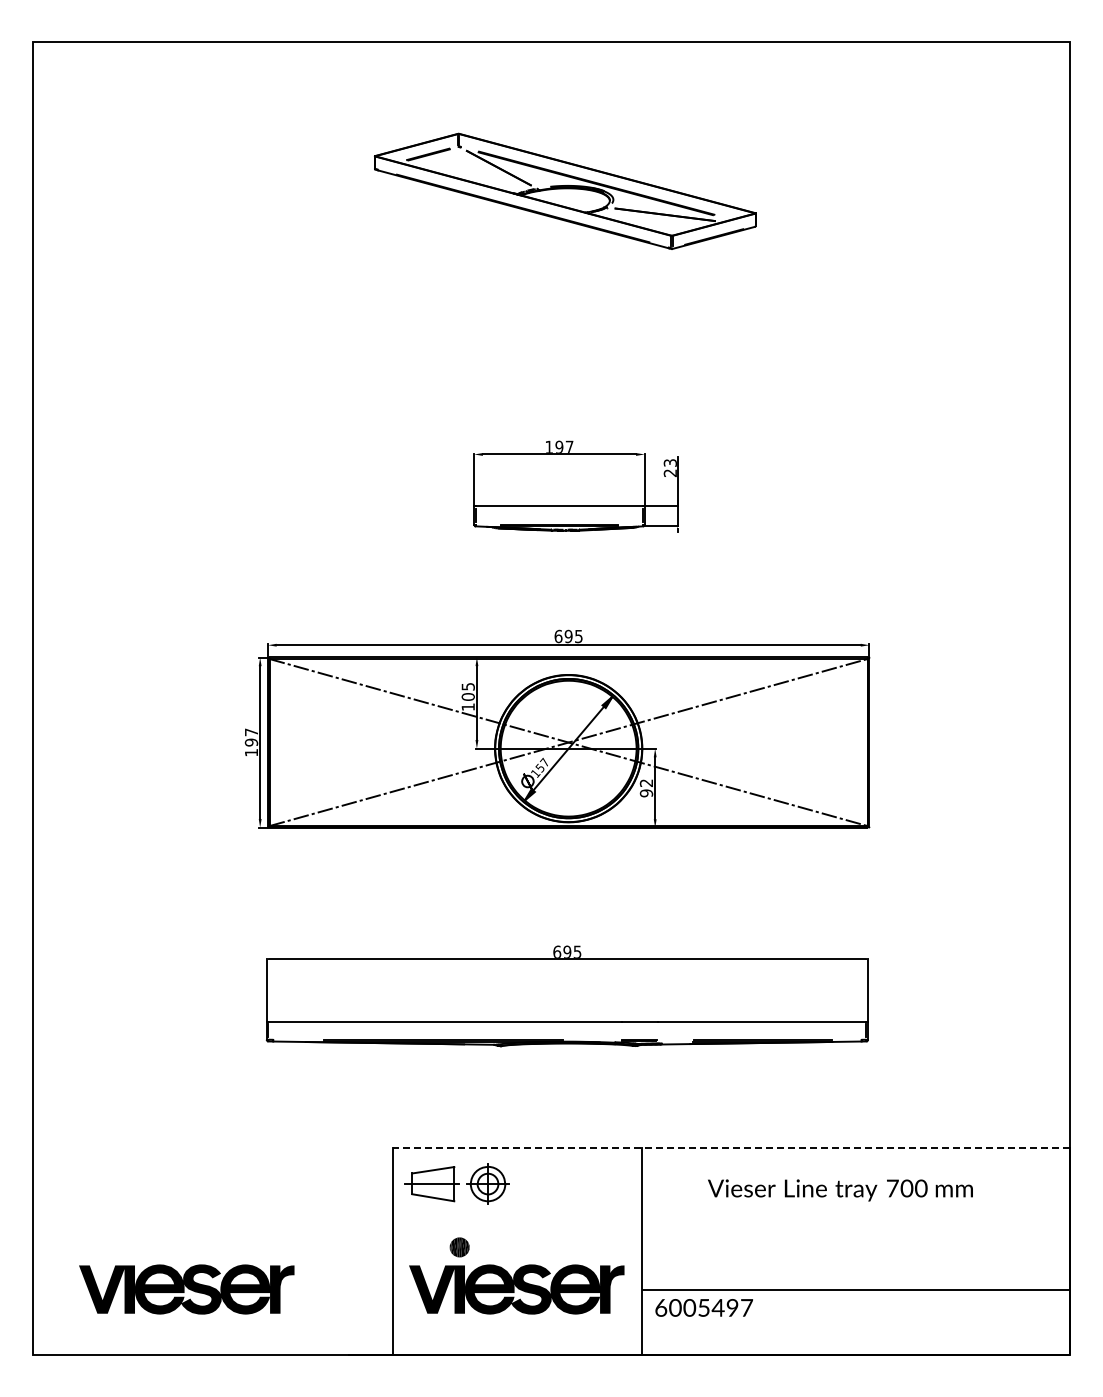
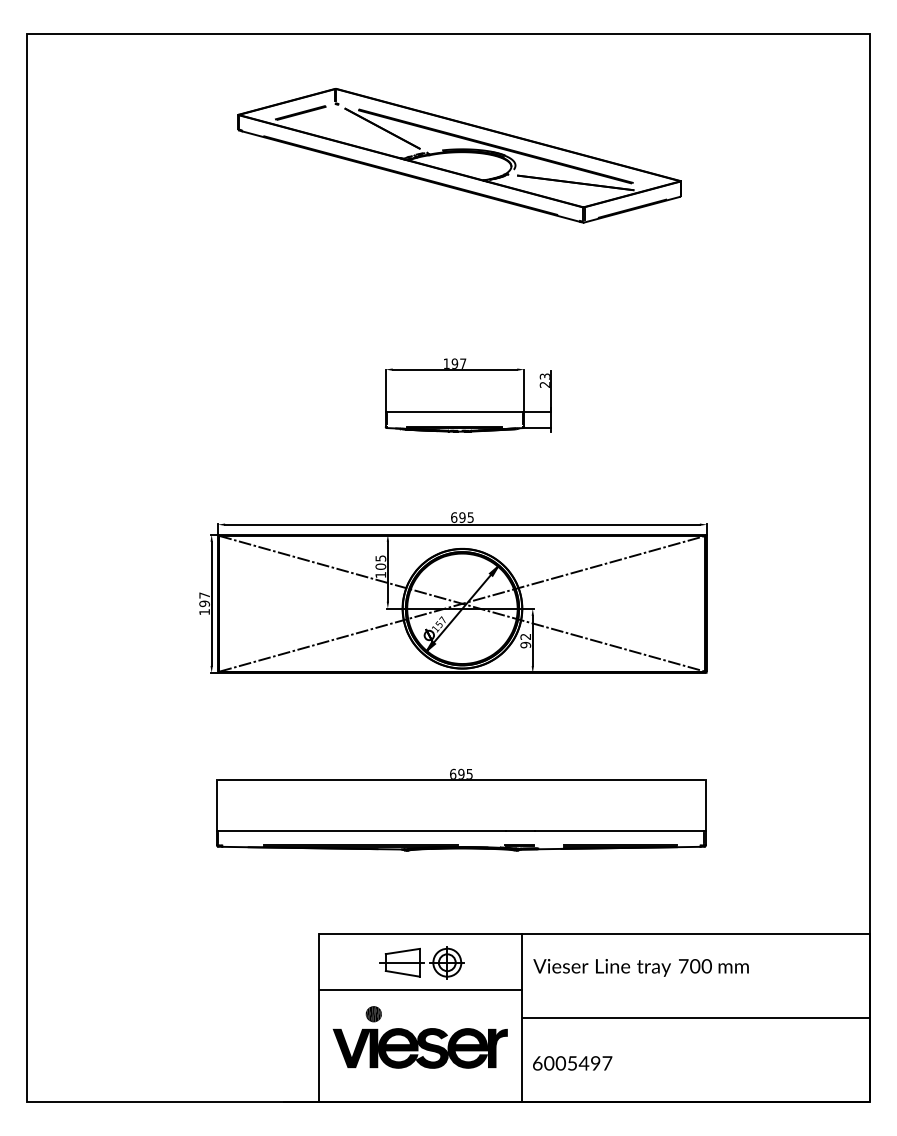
part: (565, 191) -> (459, 155), size x1.43
line: (731, 1148) -> (594, 933), dashed -> solid
part: (456, 1183) -> (421, 962), moved
text: (840, 1190) -> (641, 967), moved
line: (517, 1217) -> (420, 989), added
part: (186, 1289) -> (151, 1048), removed
line: (855, 1289) -> (695, 1017), moved

